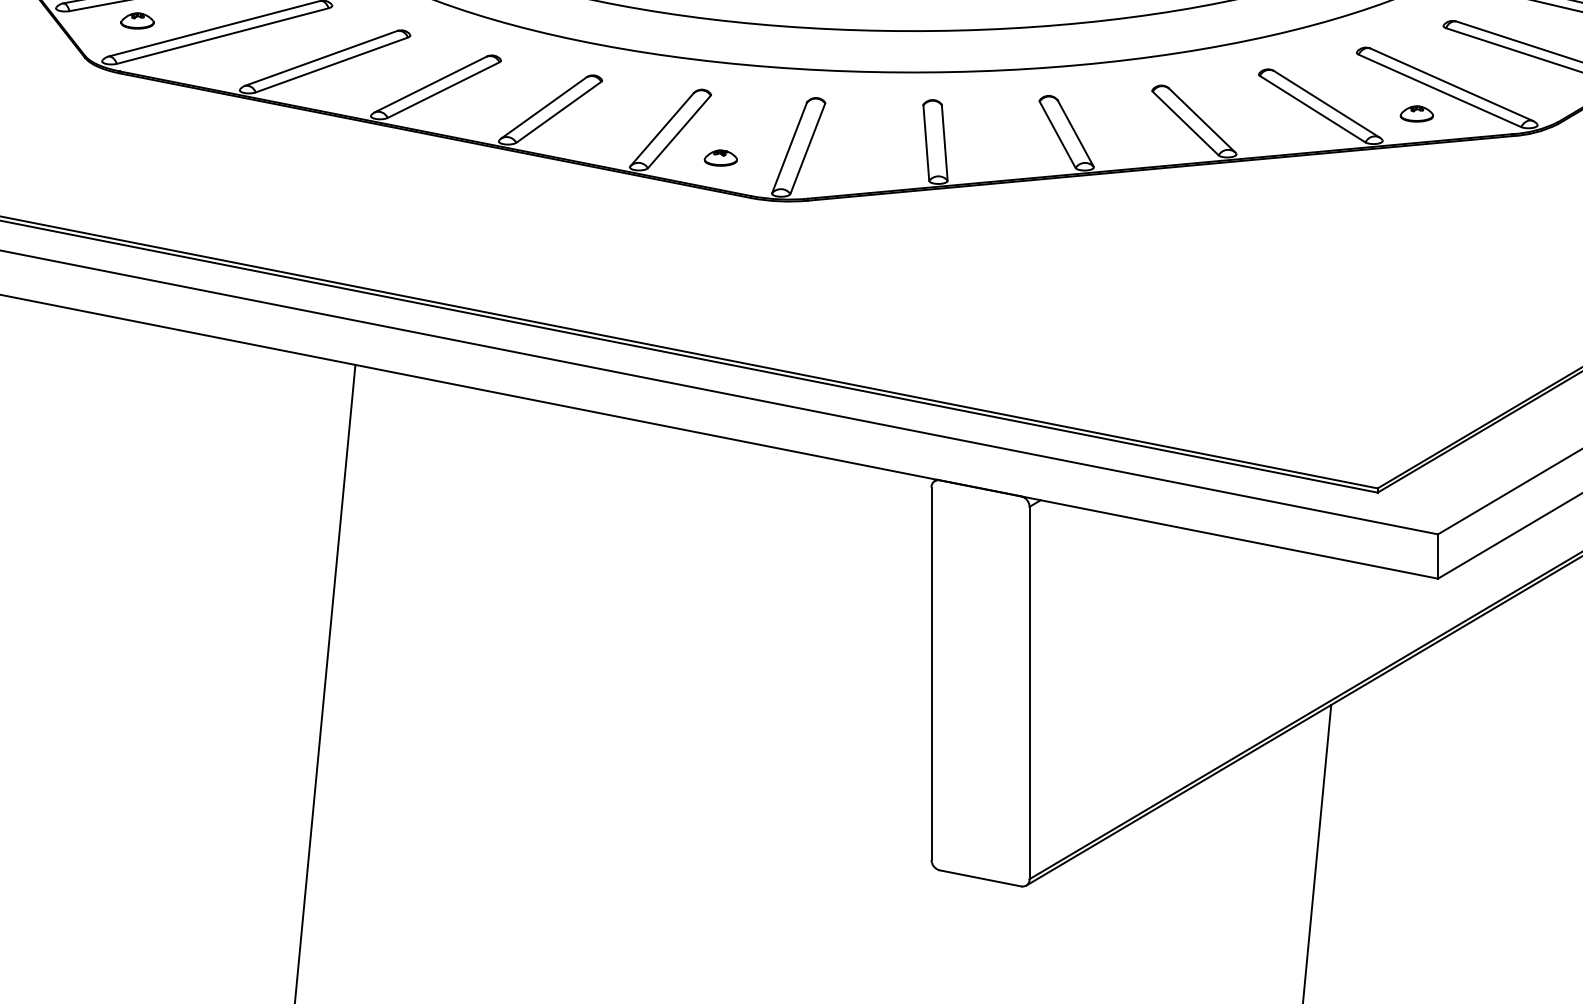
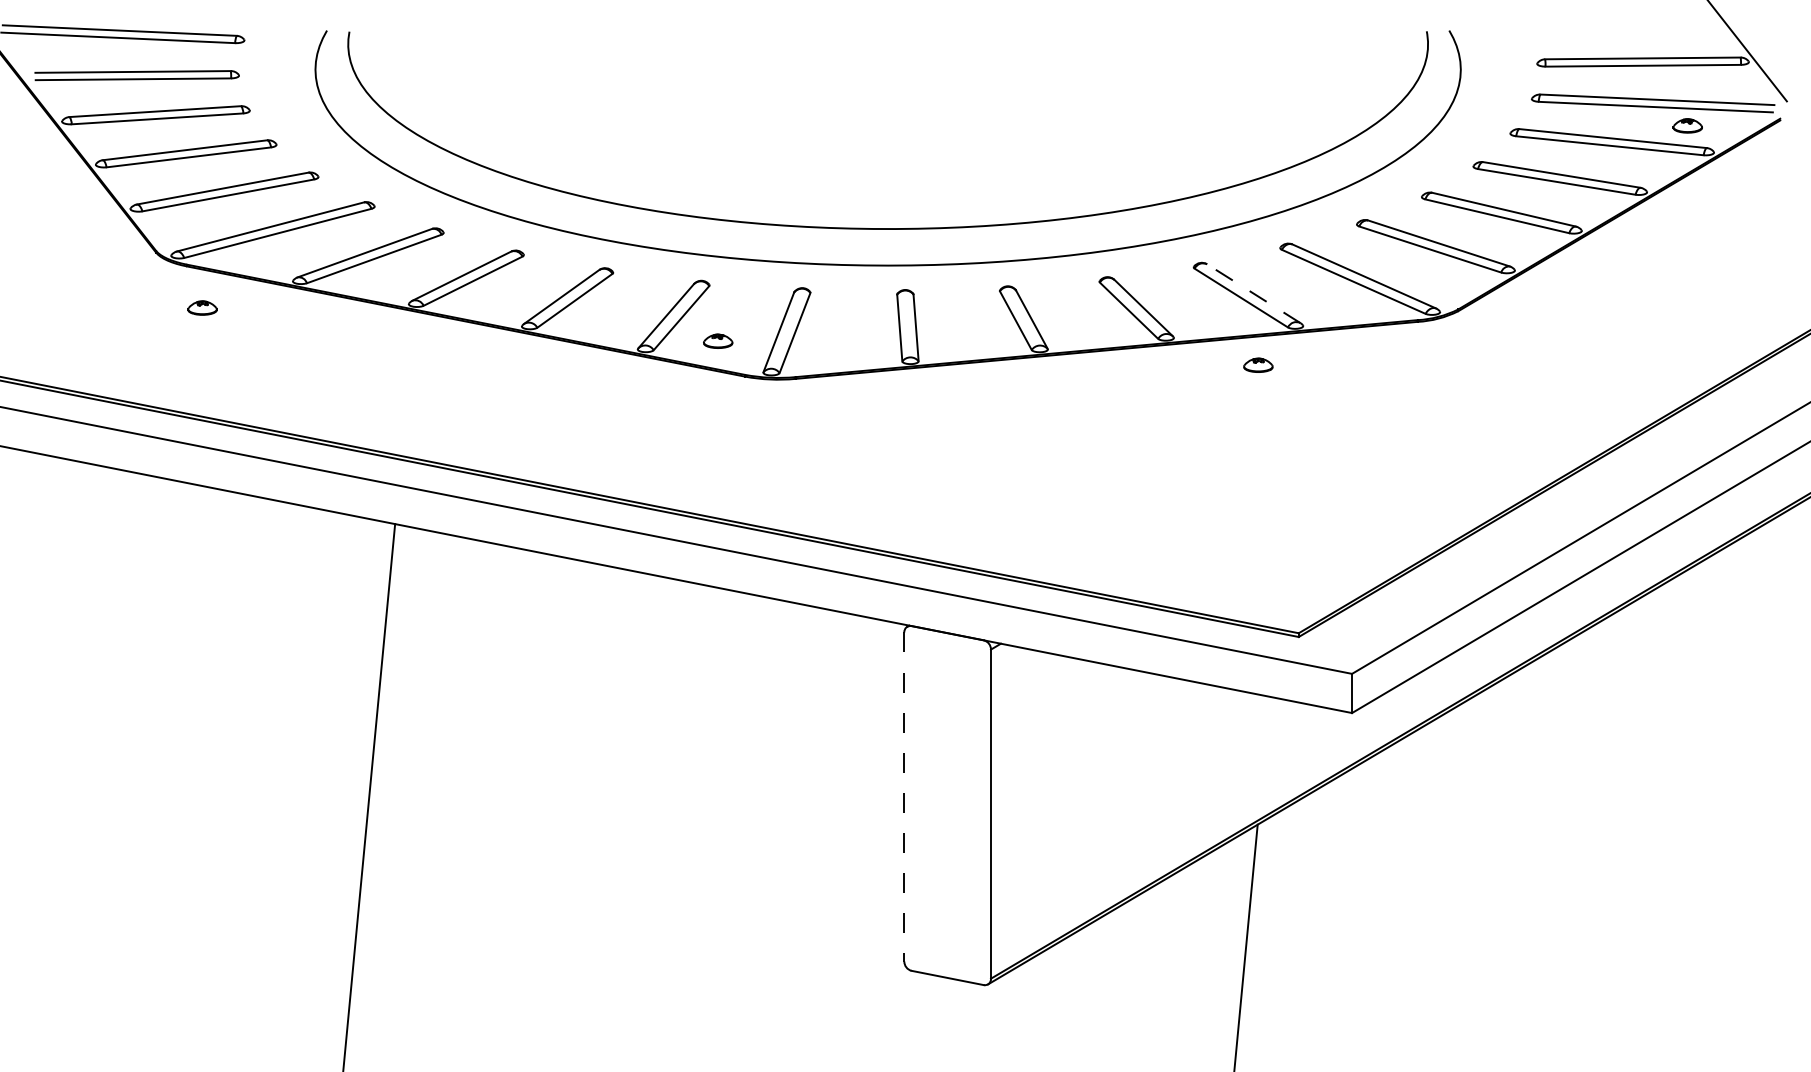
part: (137, 20) -> (202, 307), moved
line: (1326, 104) -> (1253, 293), solid -> dashed
part: (1416, 113) -> (1258, 364), moved
line: (931, 674) -> (904, 797), solid -> dashed

